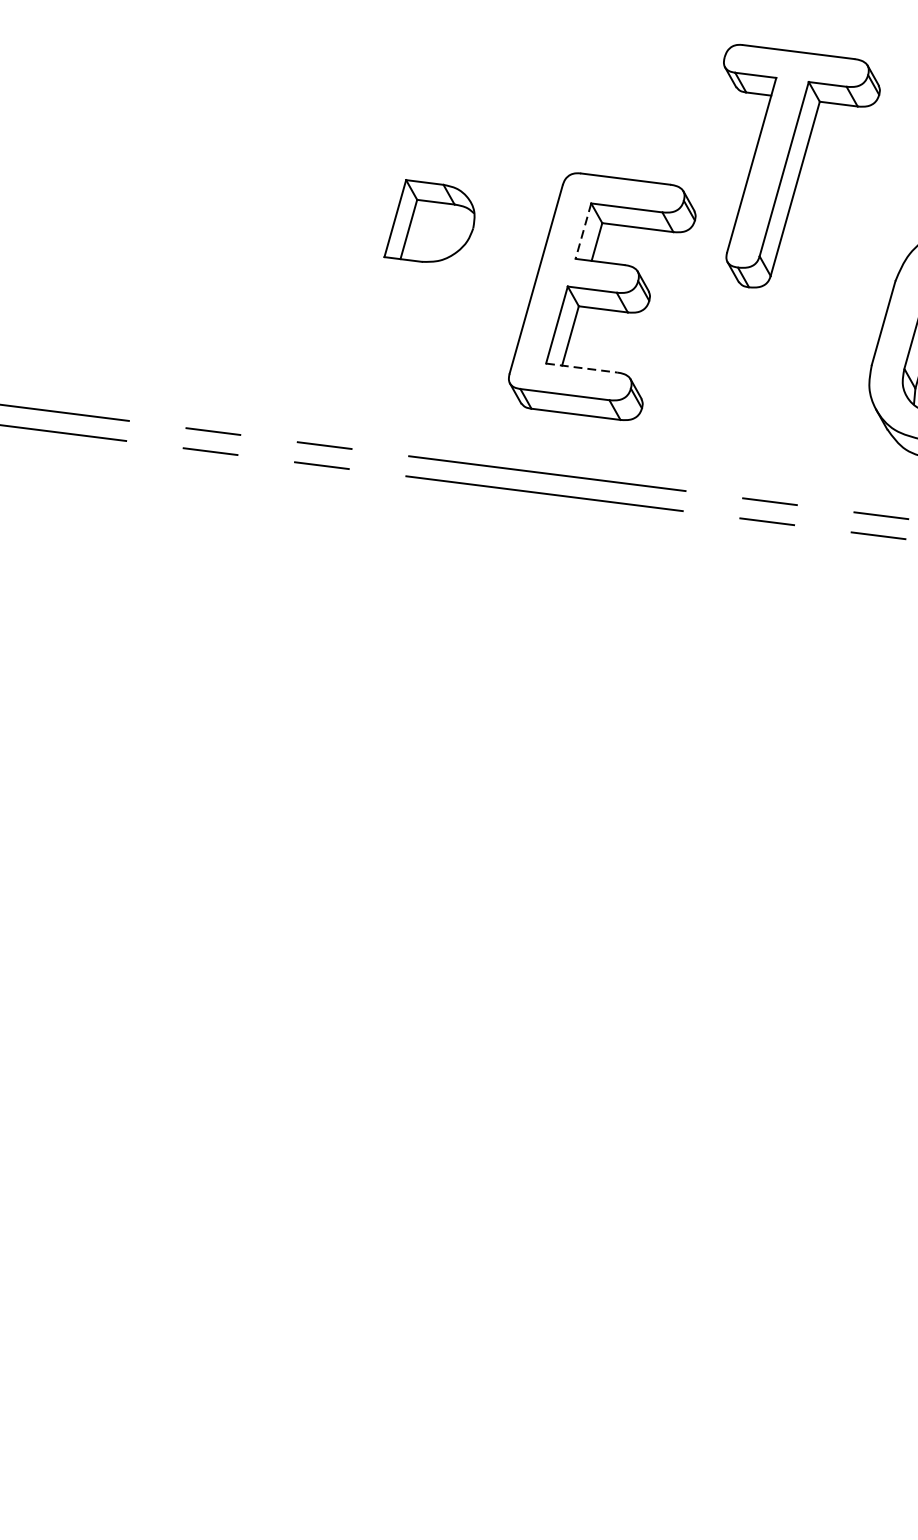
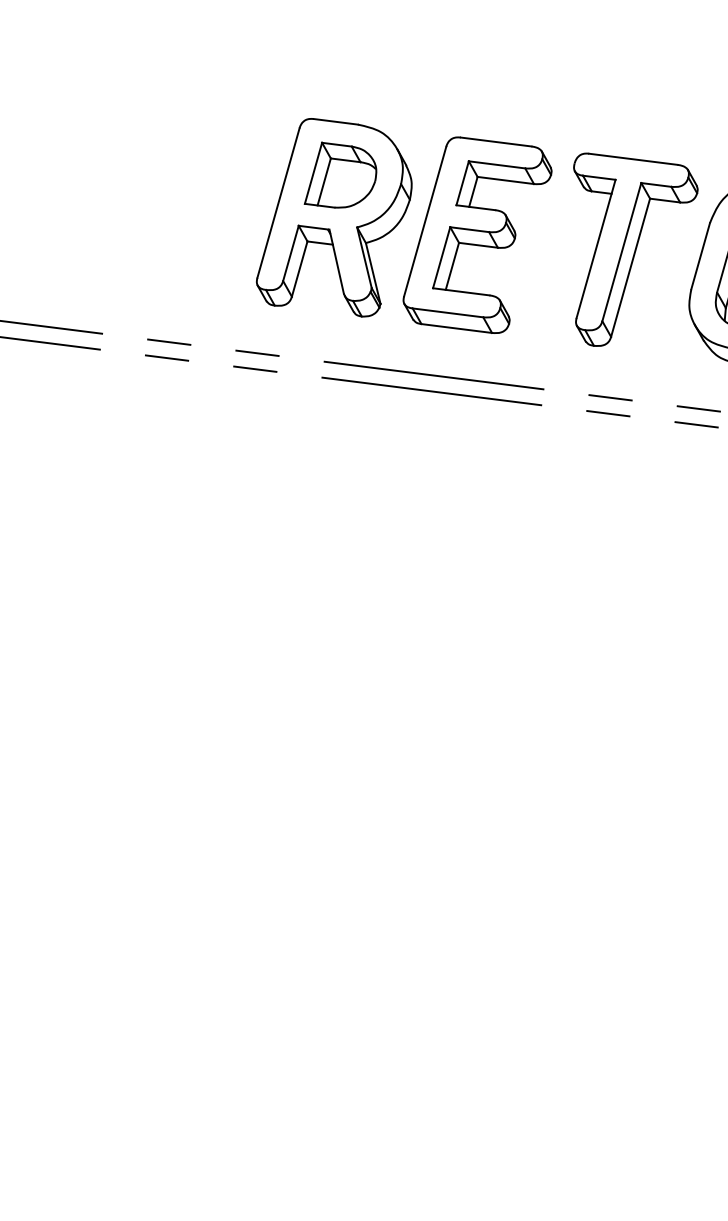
part: (801, 165) -> (635, 249), moved
line: (583, 231) -> (462, 183), dashed -> solid
part: (421, 274) -> (334, 217), added
line: (581, 367) -> (461, 291), dashed -> solid

